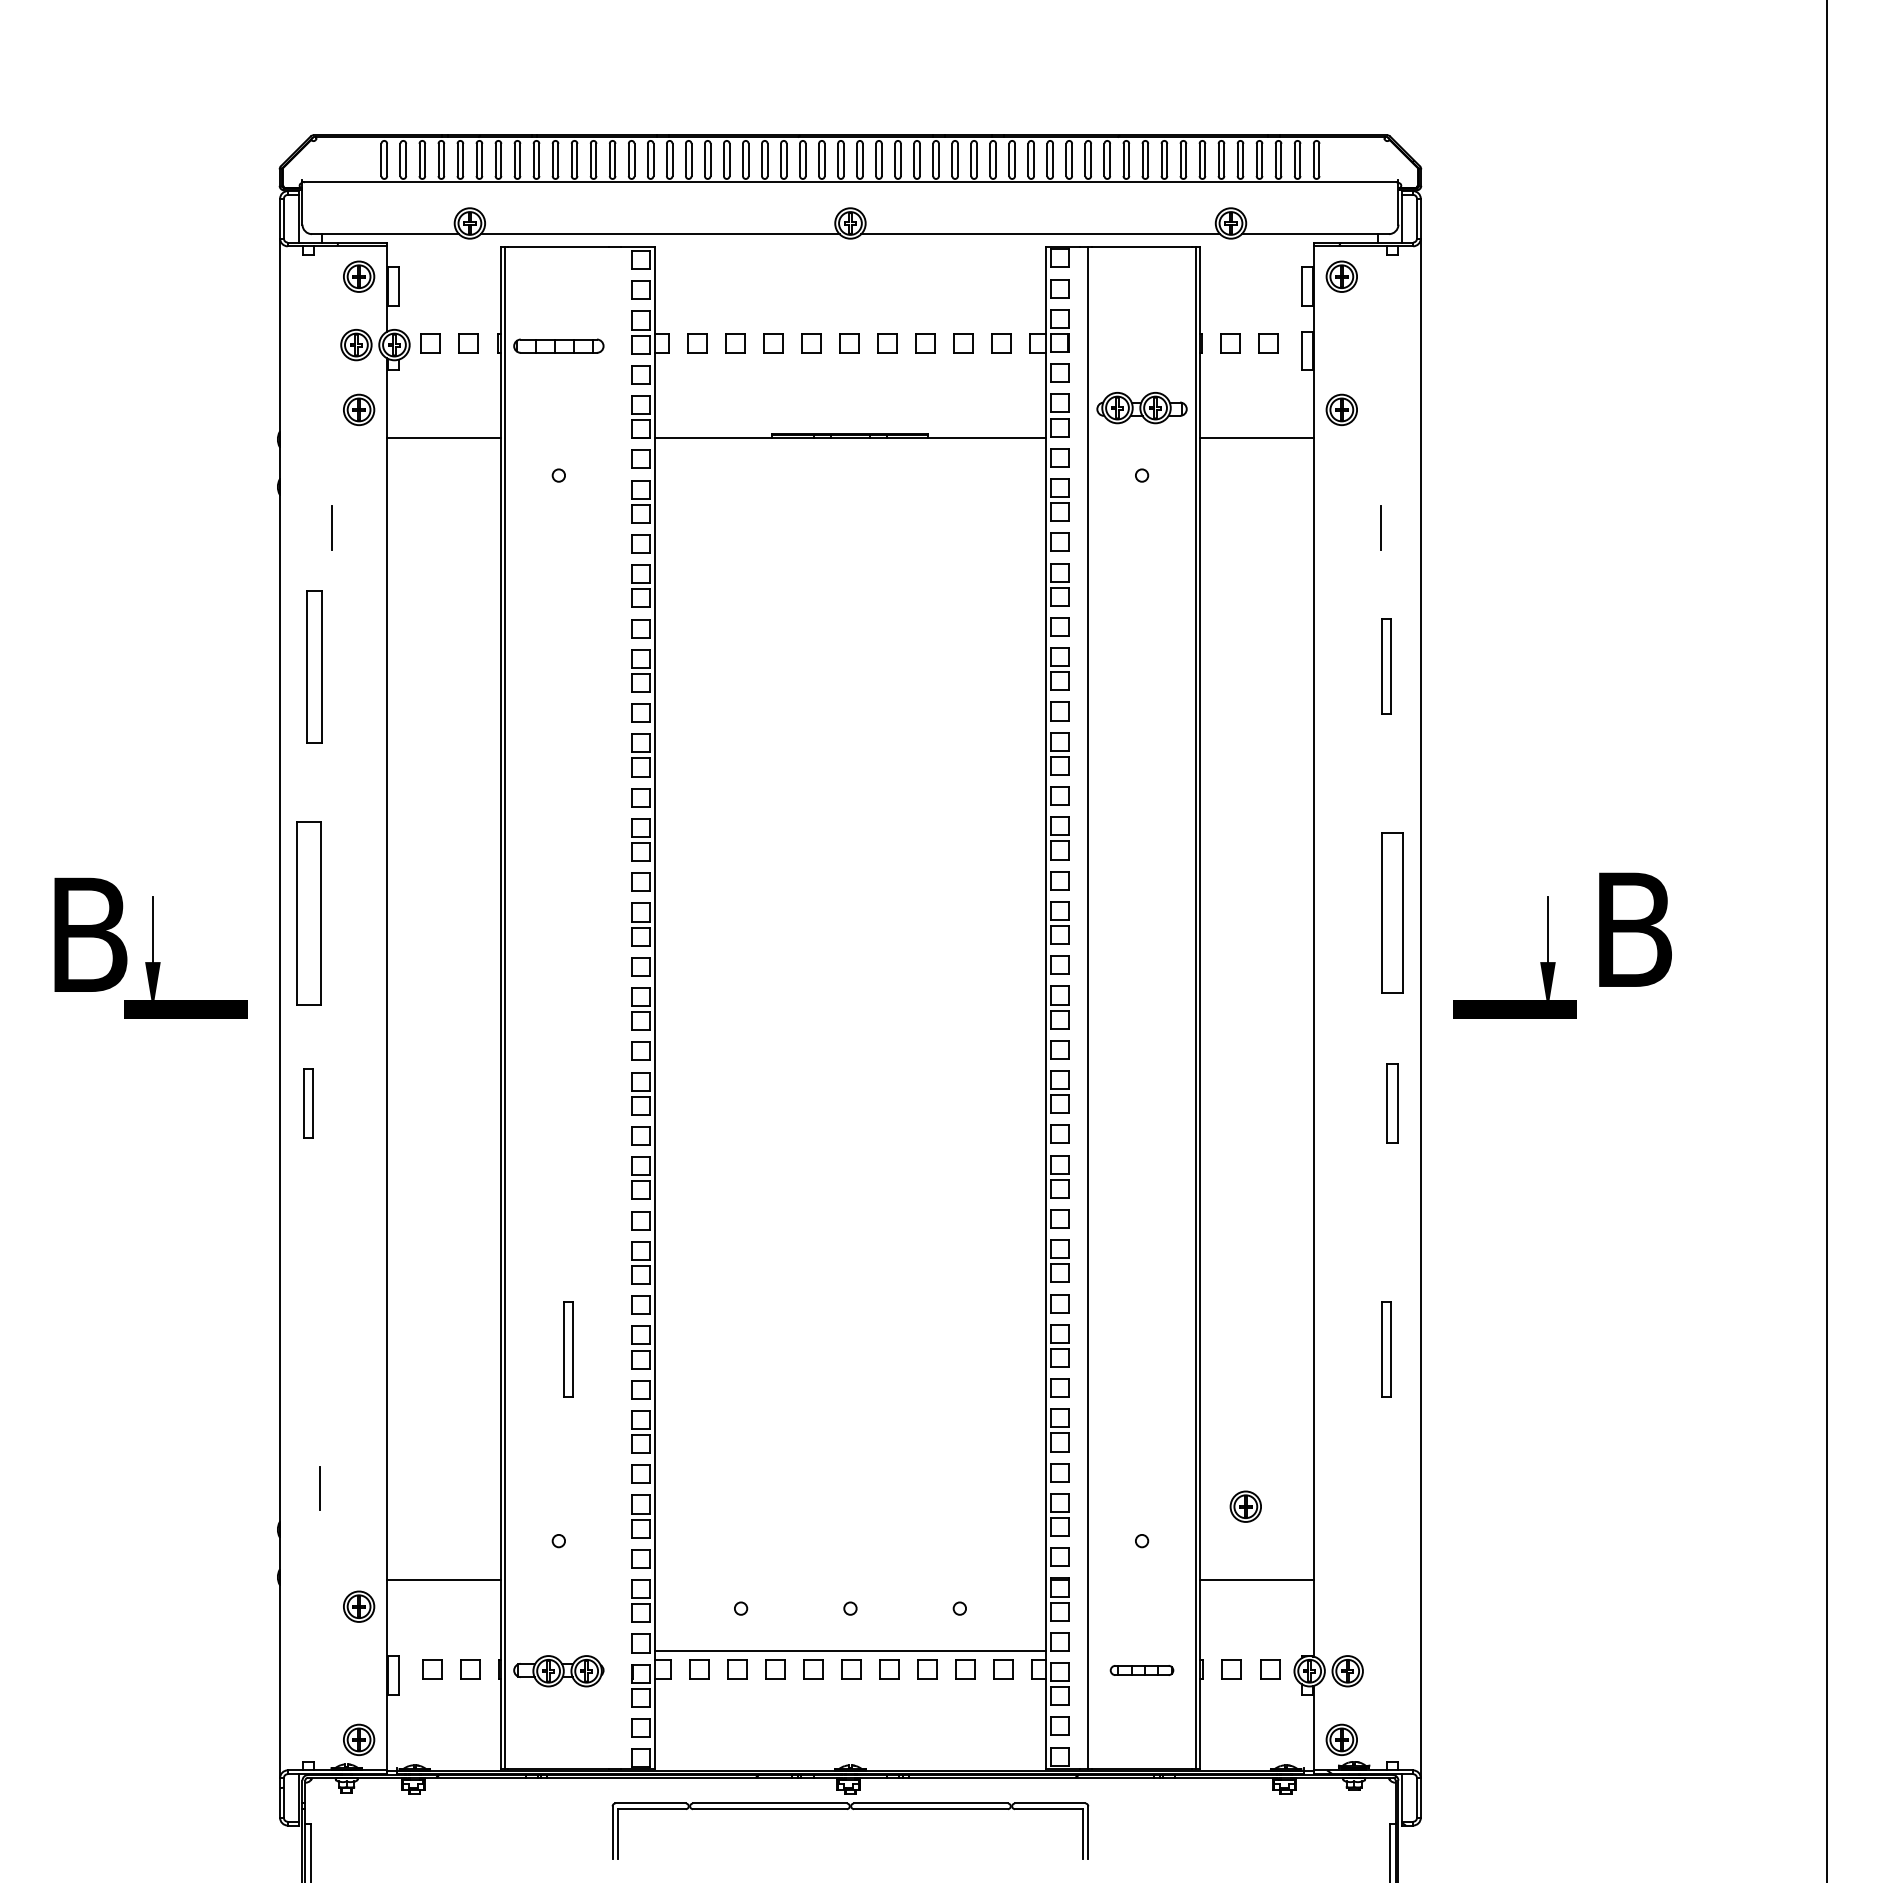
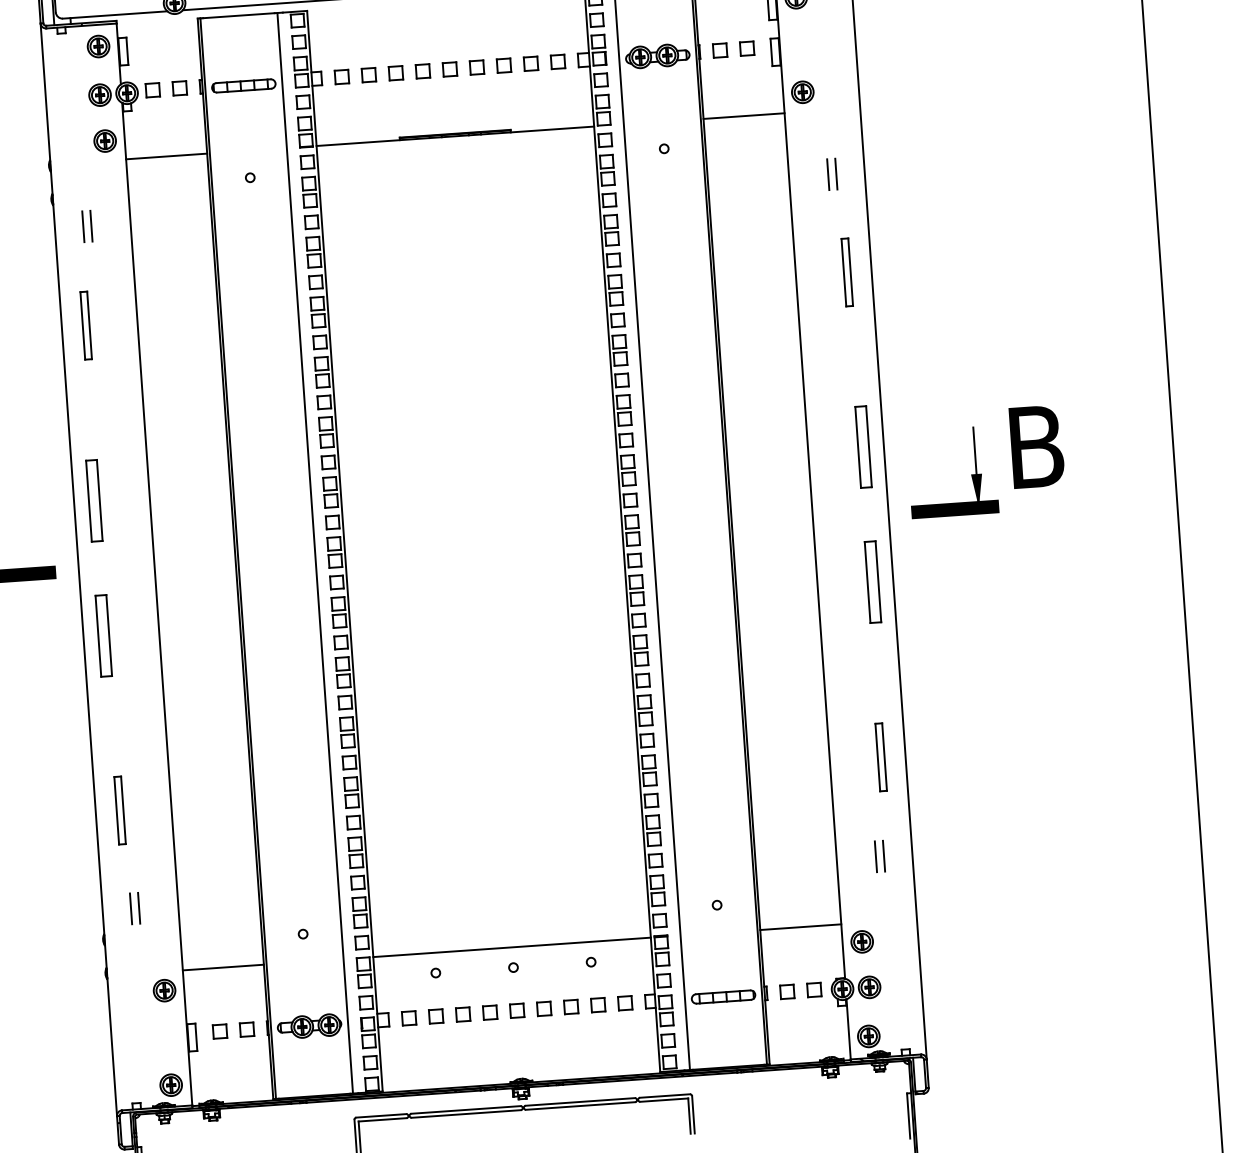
part: (1141, 408) -> (657, 56), moved
line: (320, 527) -> (83, 226), added
line: (1368, 527) -> (827, 174), added
part: (314, 666) -> (86, 325), size x0.62
part: (308, 912) -> (94, 500), size x0.62
part: (1392, 912) -> (863, 446), size x0.71
line: (613, 1008) -> (315, 553), added
part: (308, 1103) -> (103, 635), size x1.67
part: (1392, 1103) -> (873, 582), size x1.43
part: (568, 1349) -> (120, 810), moved
line: (331, 1488) -> (139, 908), added
line: (1369, 1488) -> (875, 856), added
line: (1380, 1488) -> (883, 856), added
part: (1245, 1506) -> (861, 941), moved
line: (849, 1651) -> (511, 947), moved
part: (1141, 1670) -> (723, 997), size x1.43

